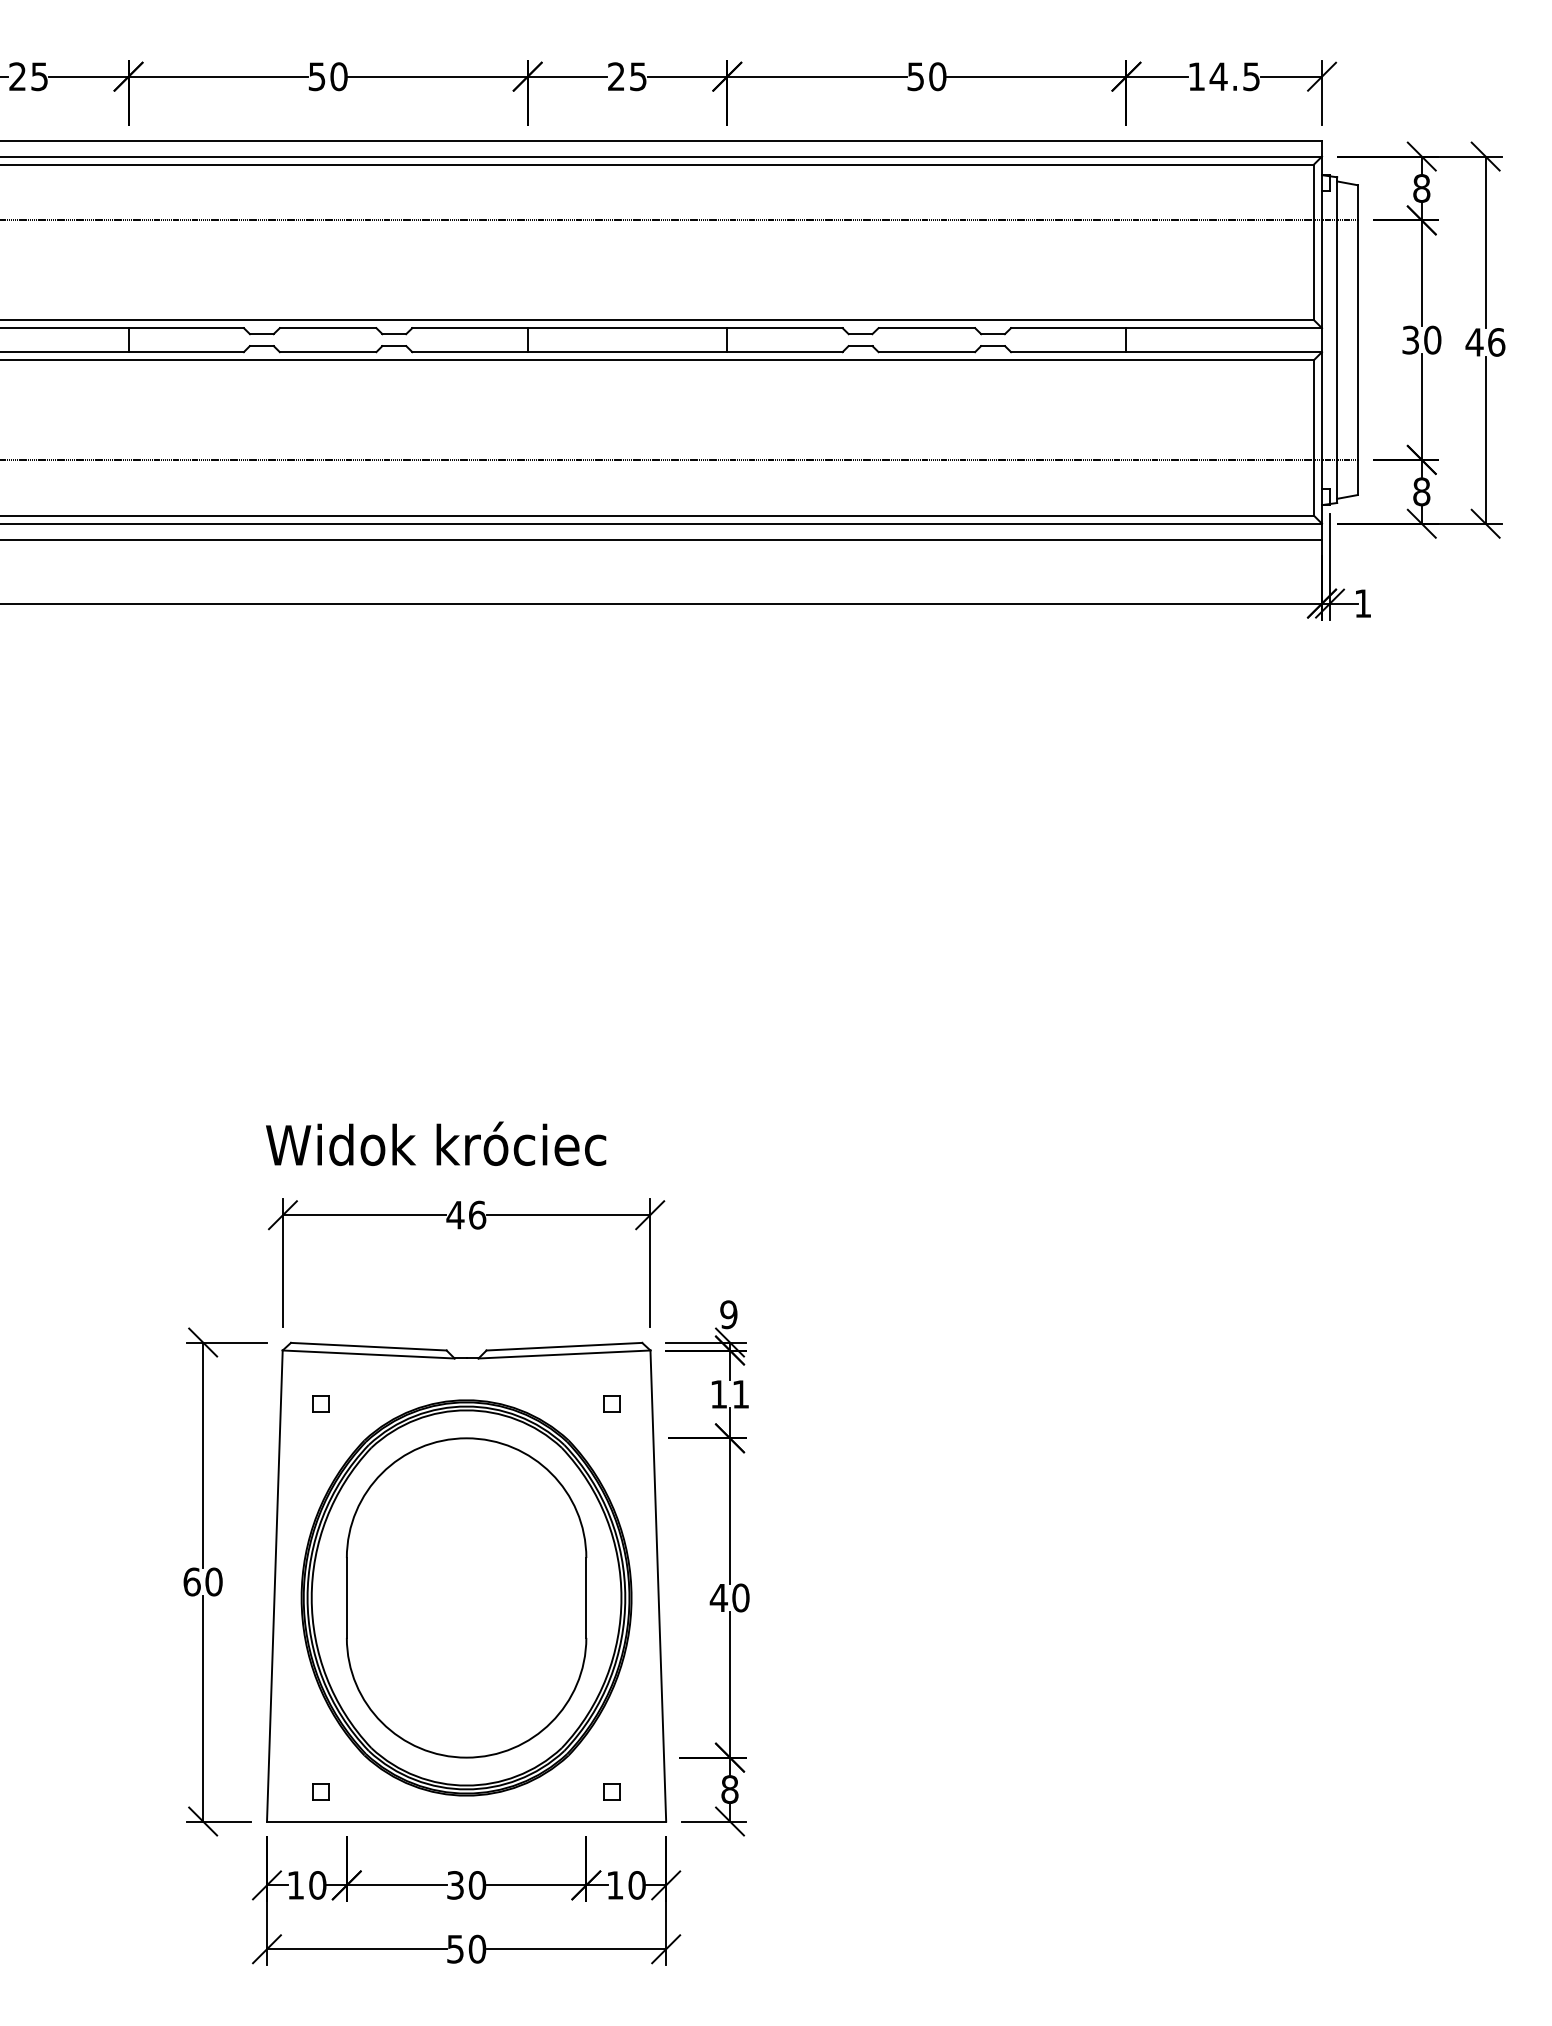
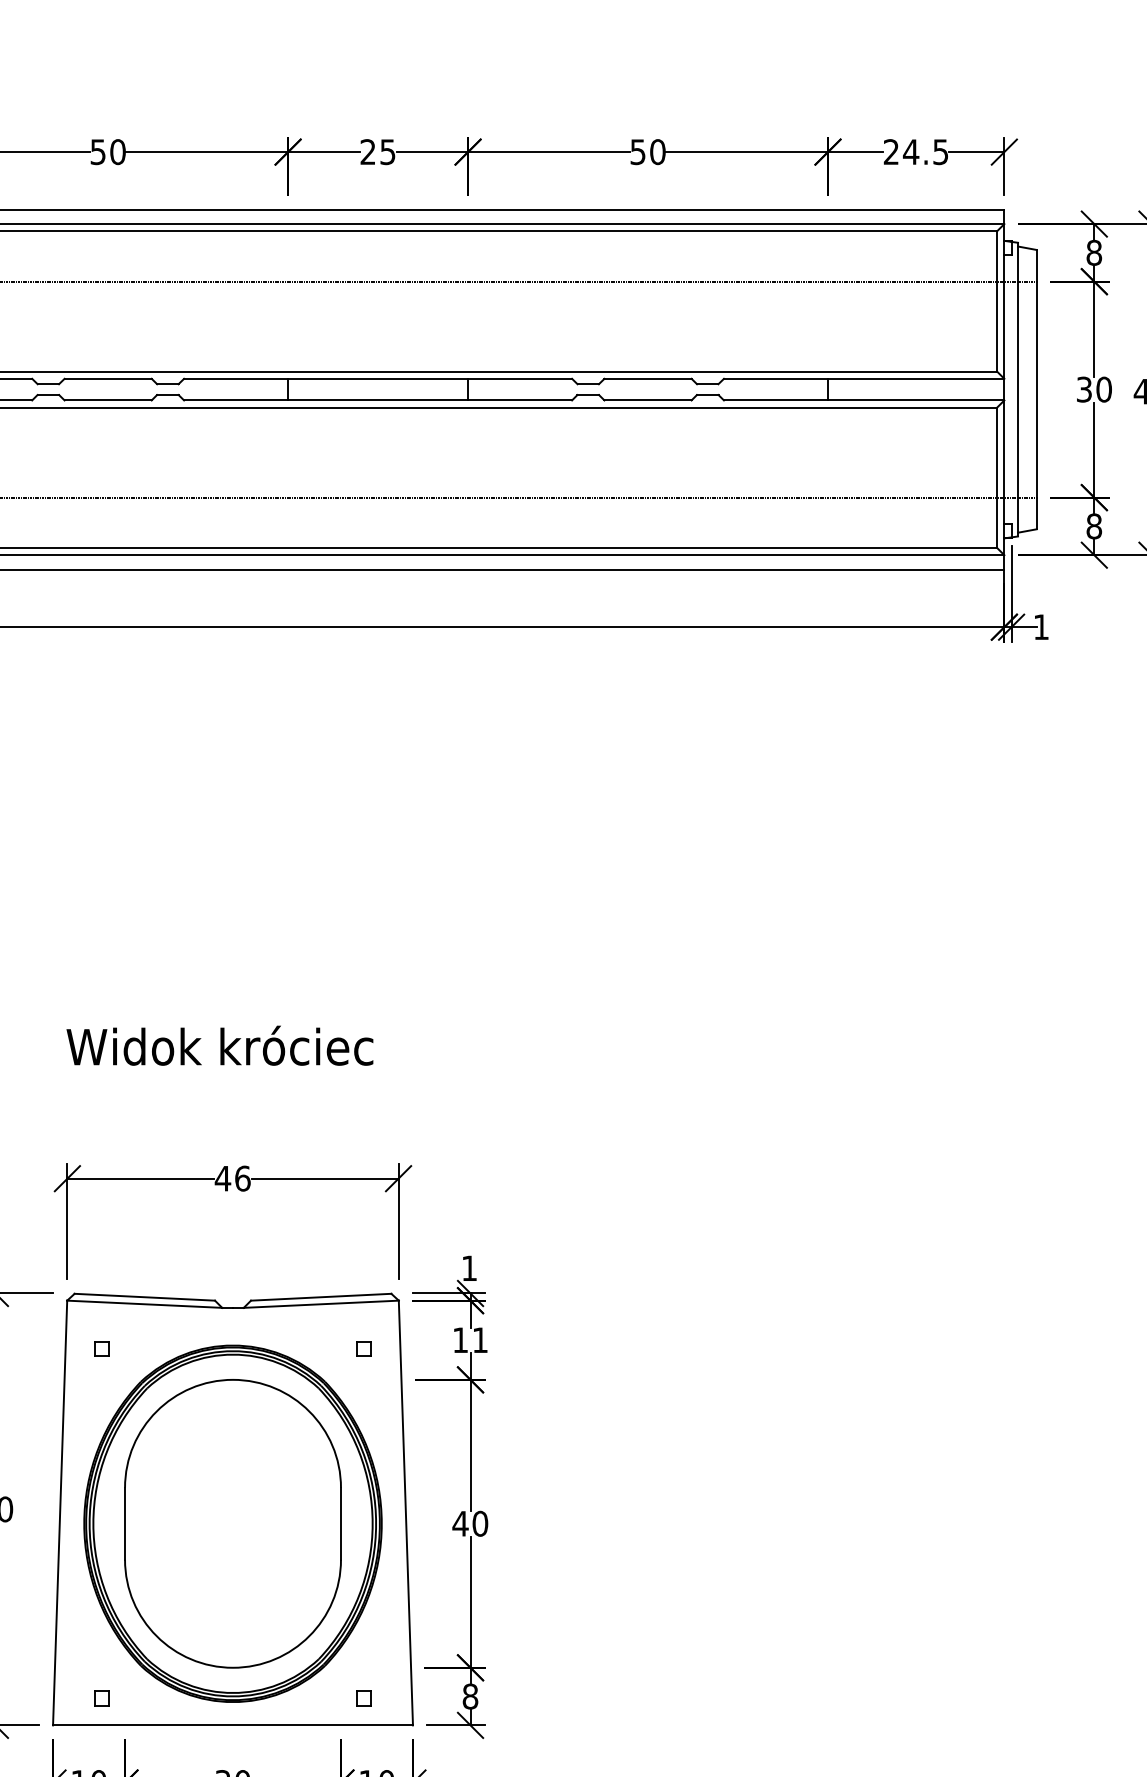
text: (1196, 76) -> (891, 151), 14.5 -> 24.5
text: (436, 1143) -> (220, 1045), moved
text: (728, 1314) -> (469, 1268), 9 -> 1

